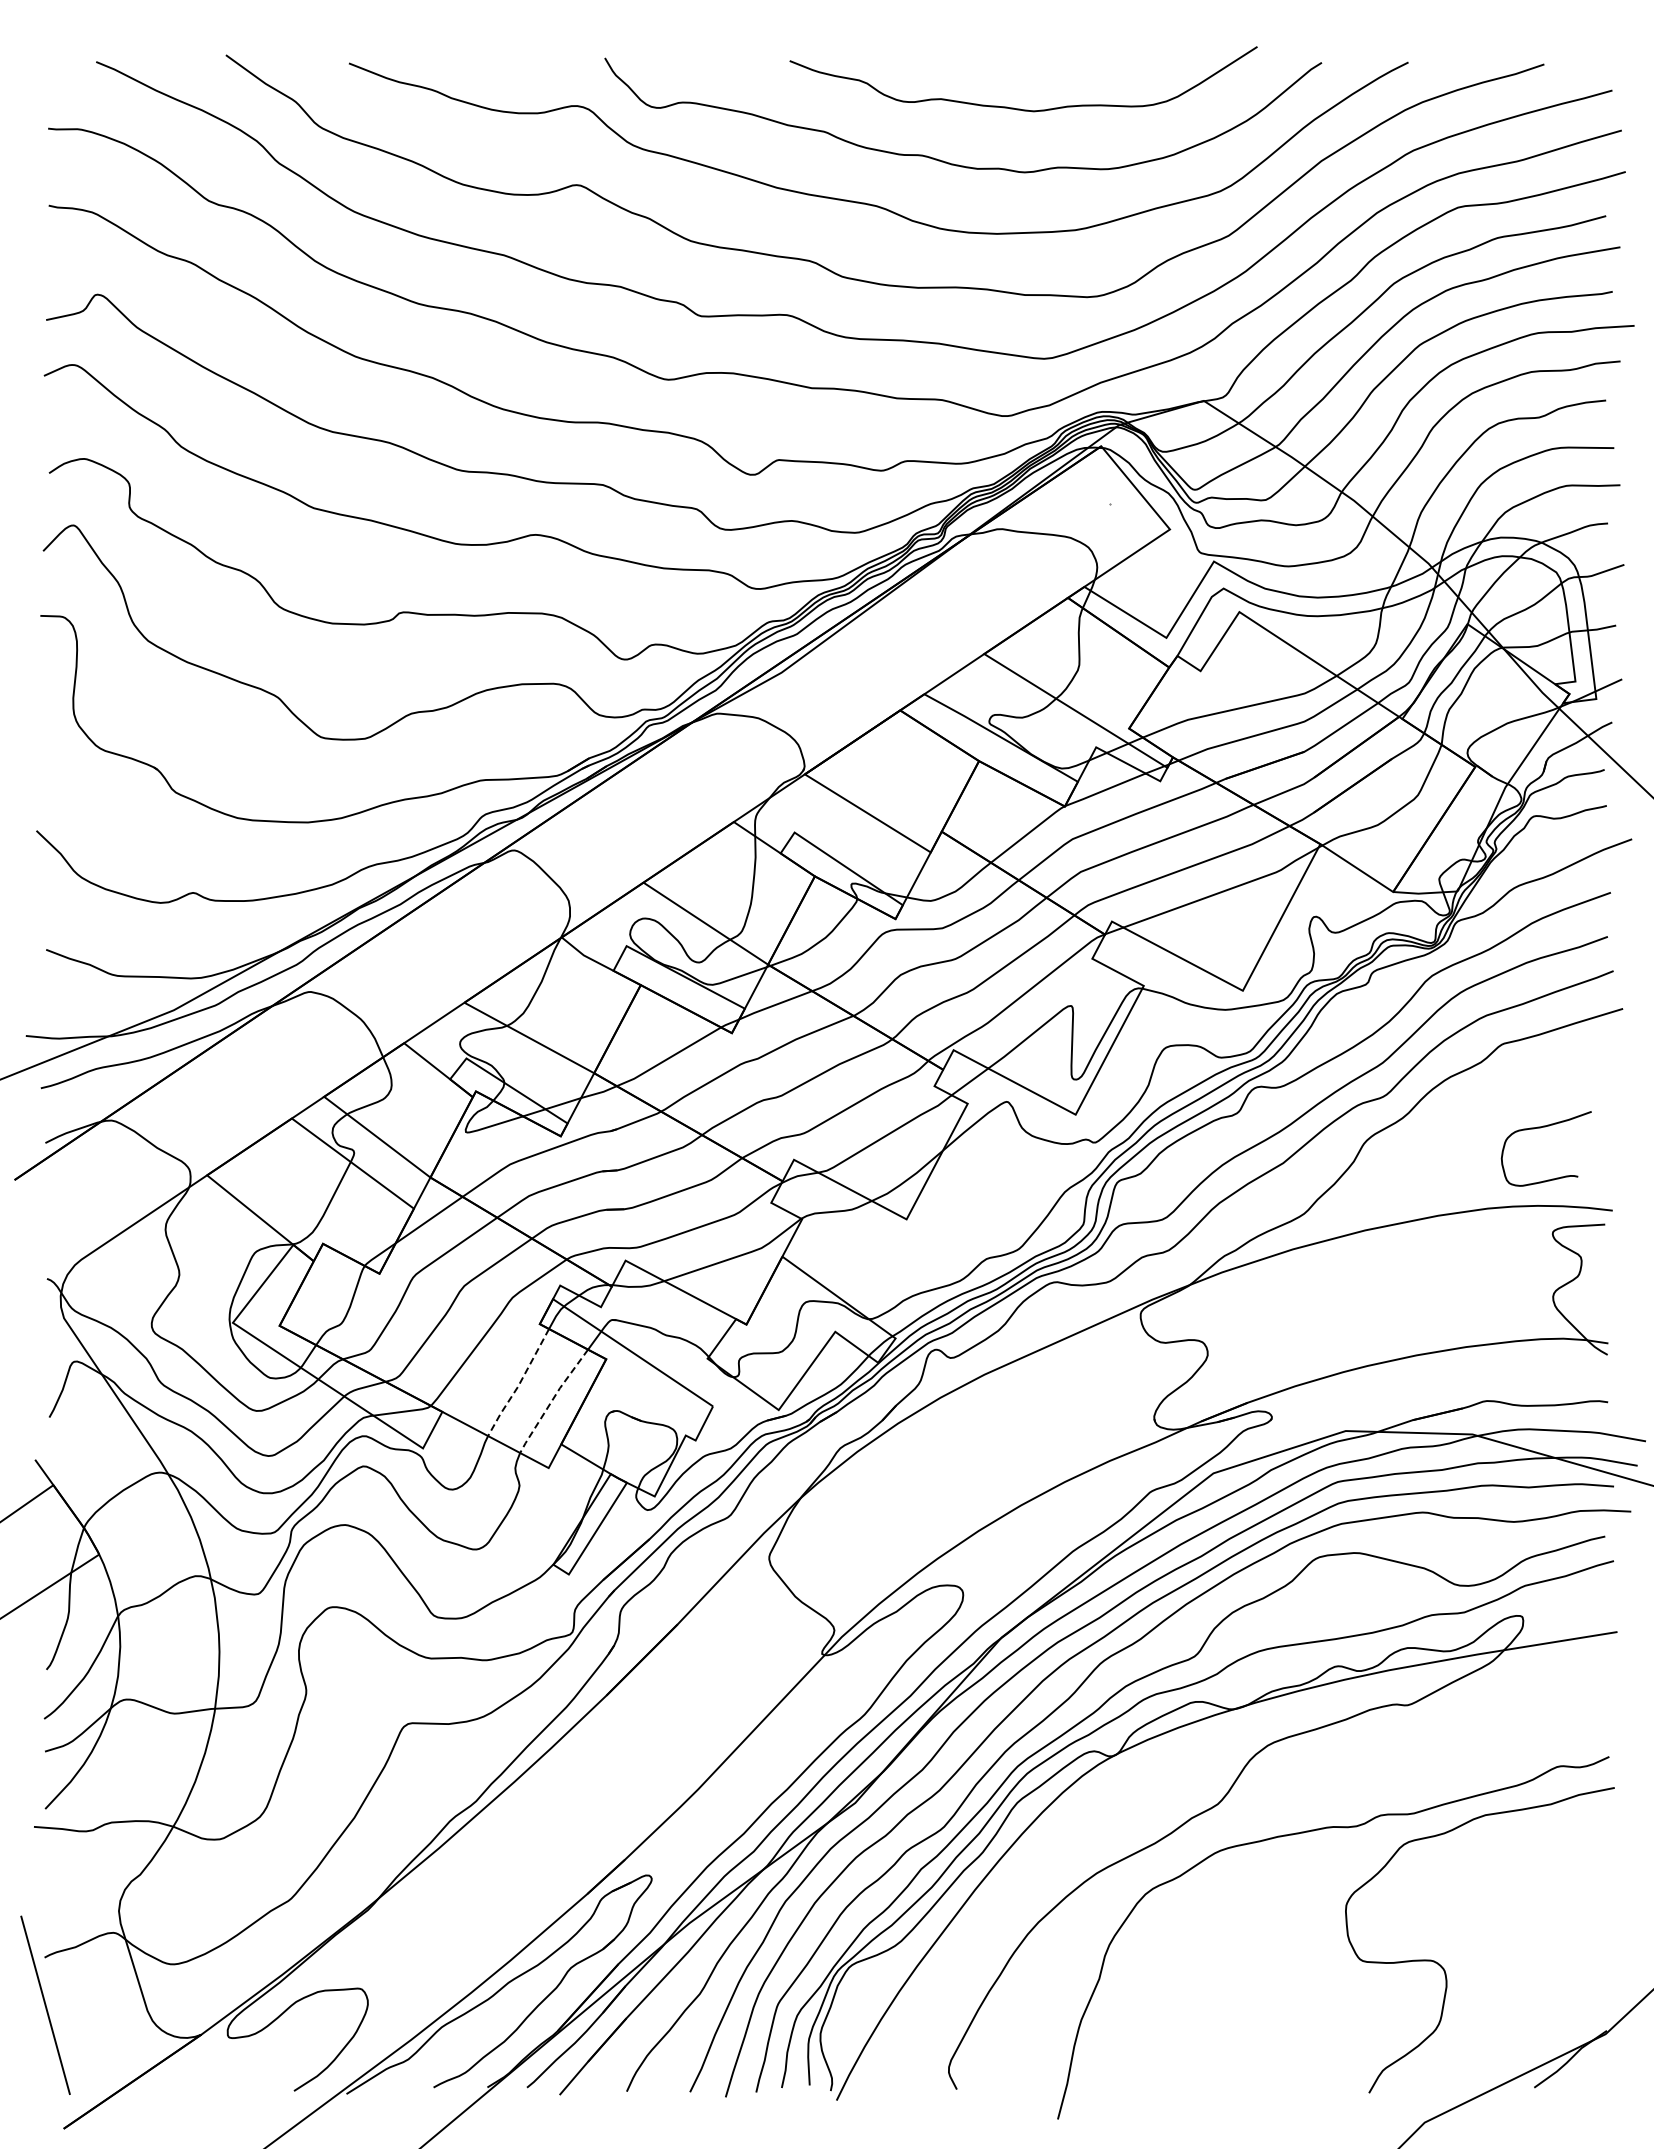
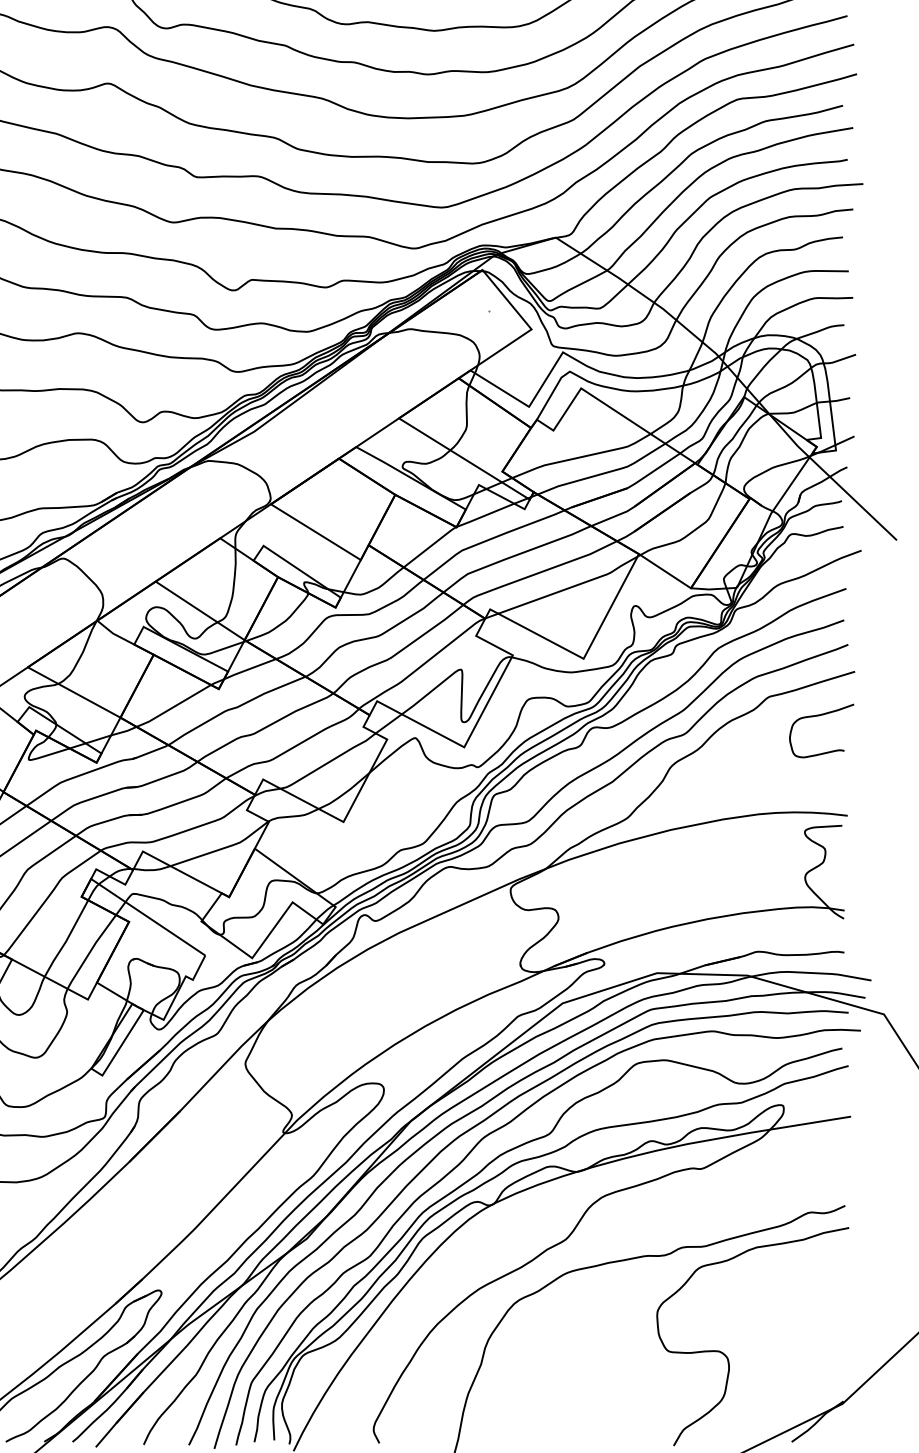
curve: (1540, 1128) -> (817, 716), moved
line: (518, 1385) -> (66, 940), dashed -> solid
line: (552, 1400) -> (90, 951), dashed -> solid

